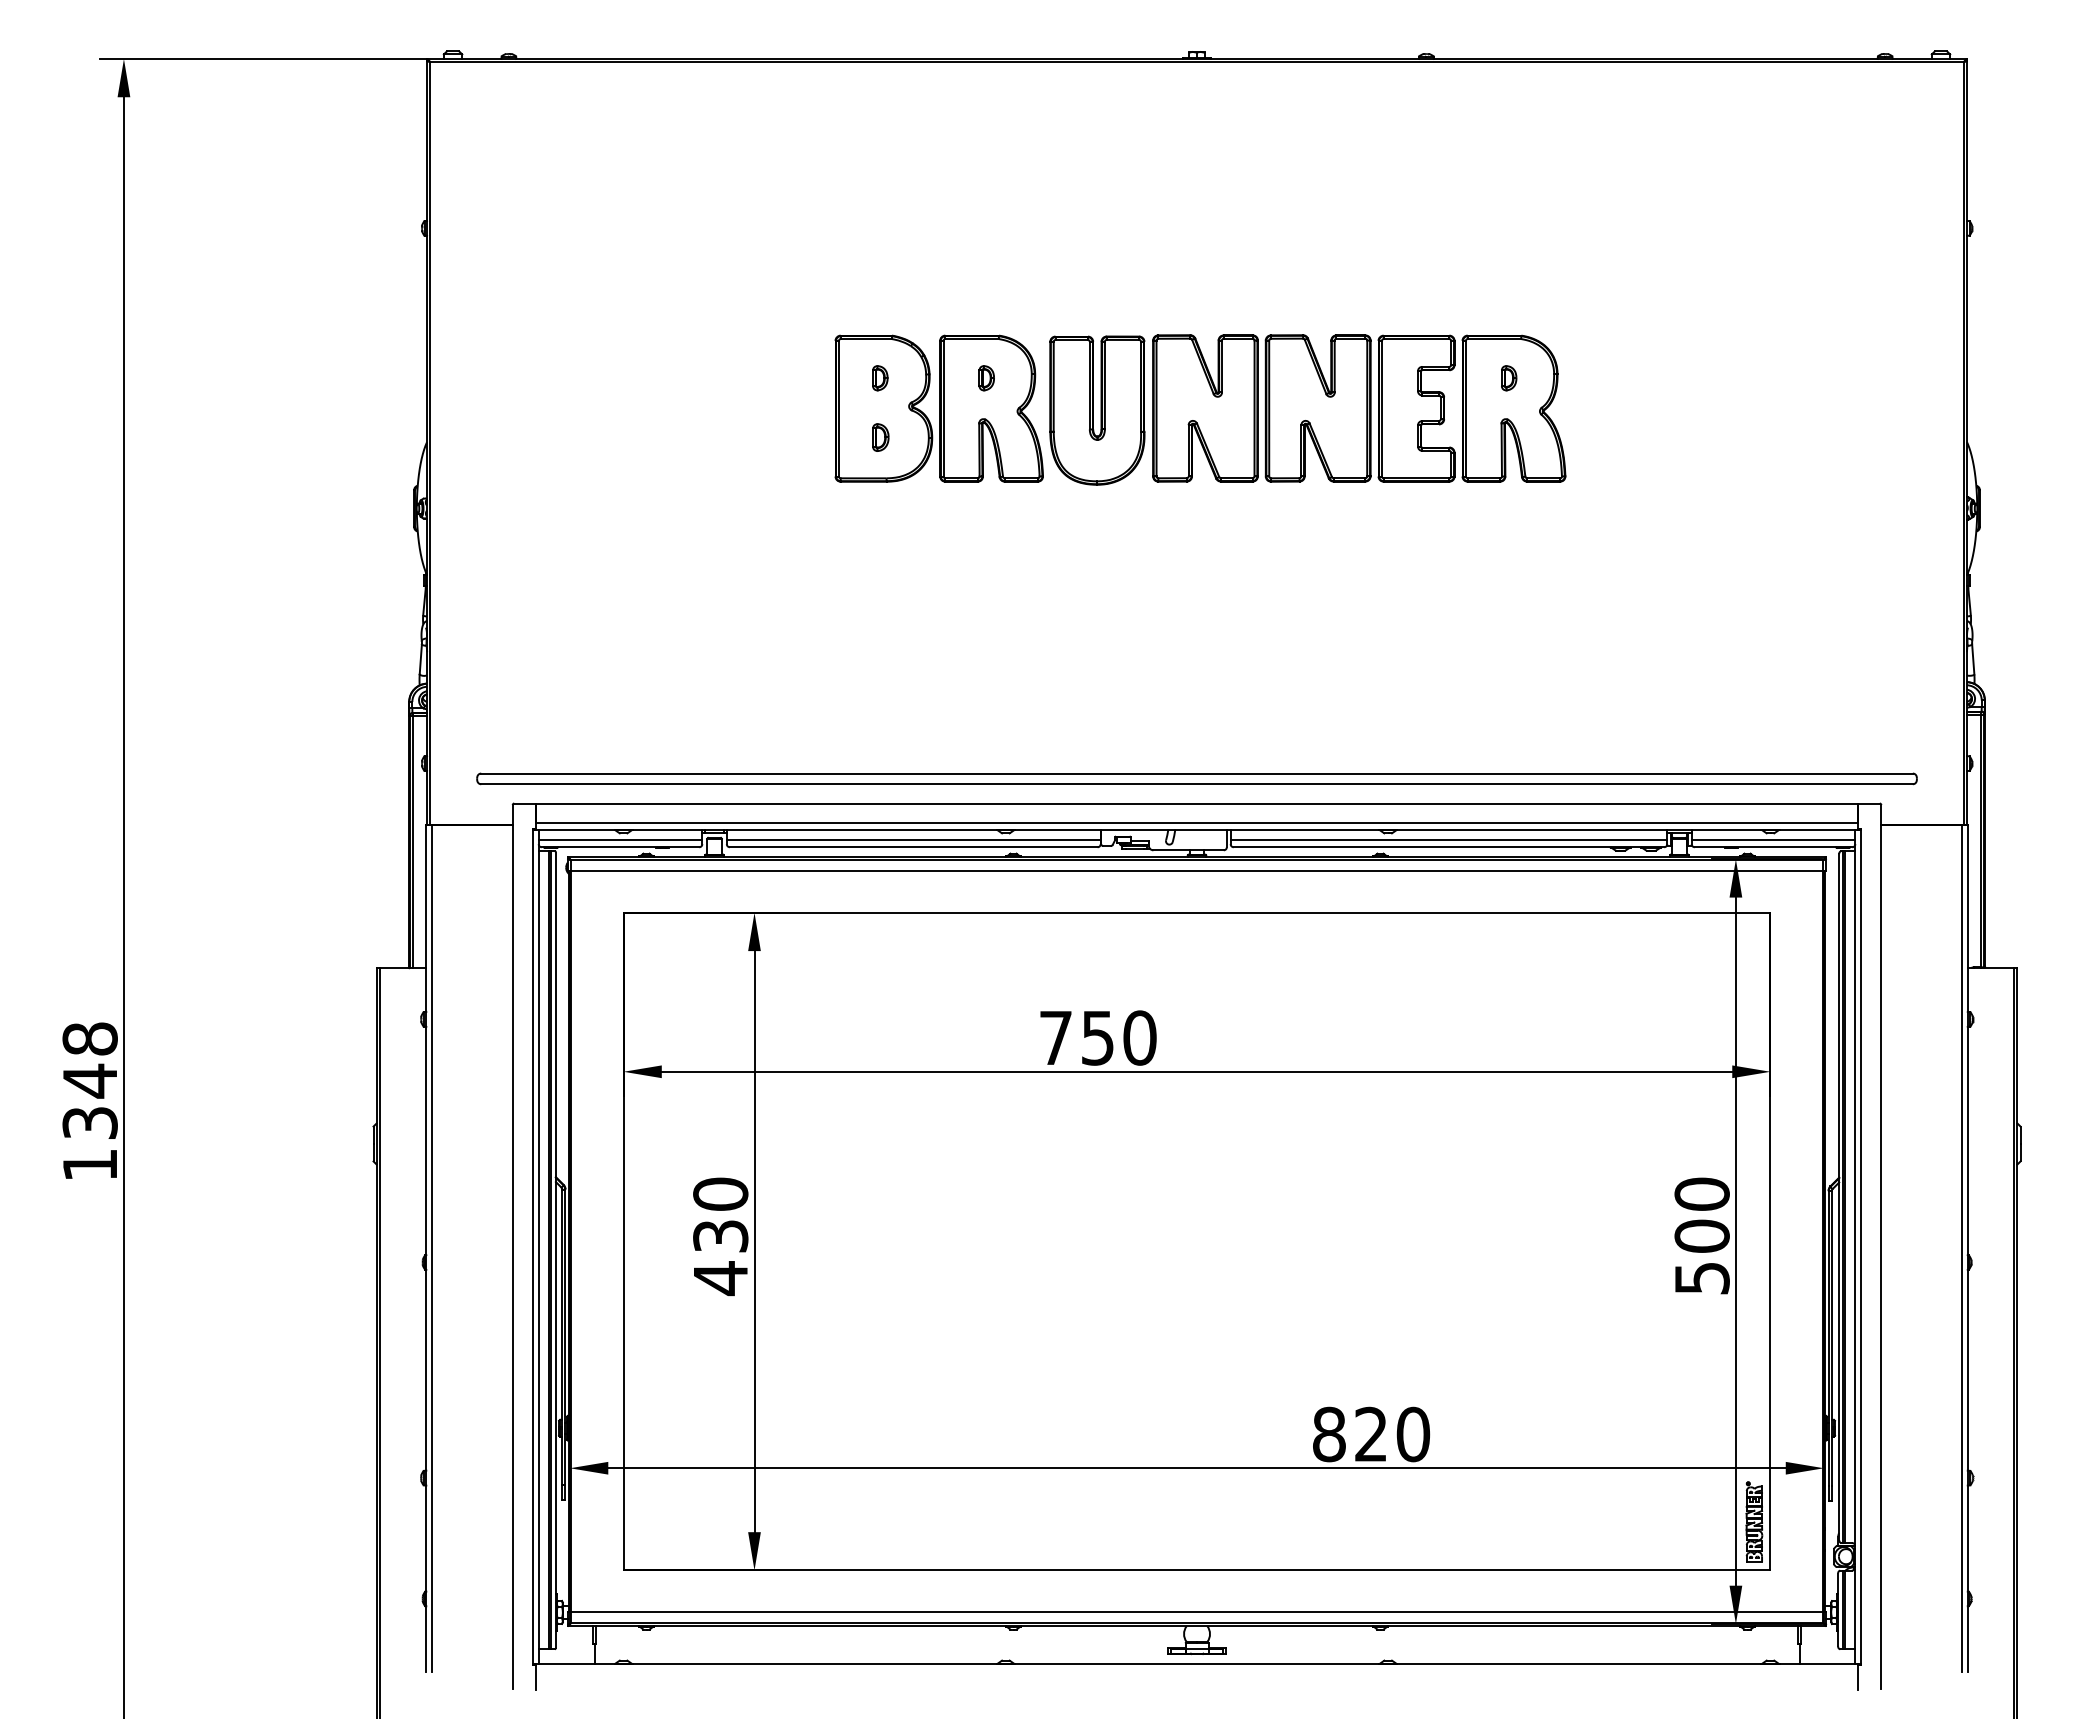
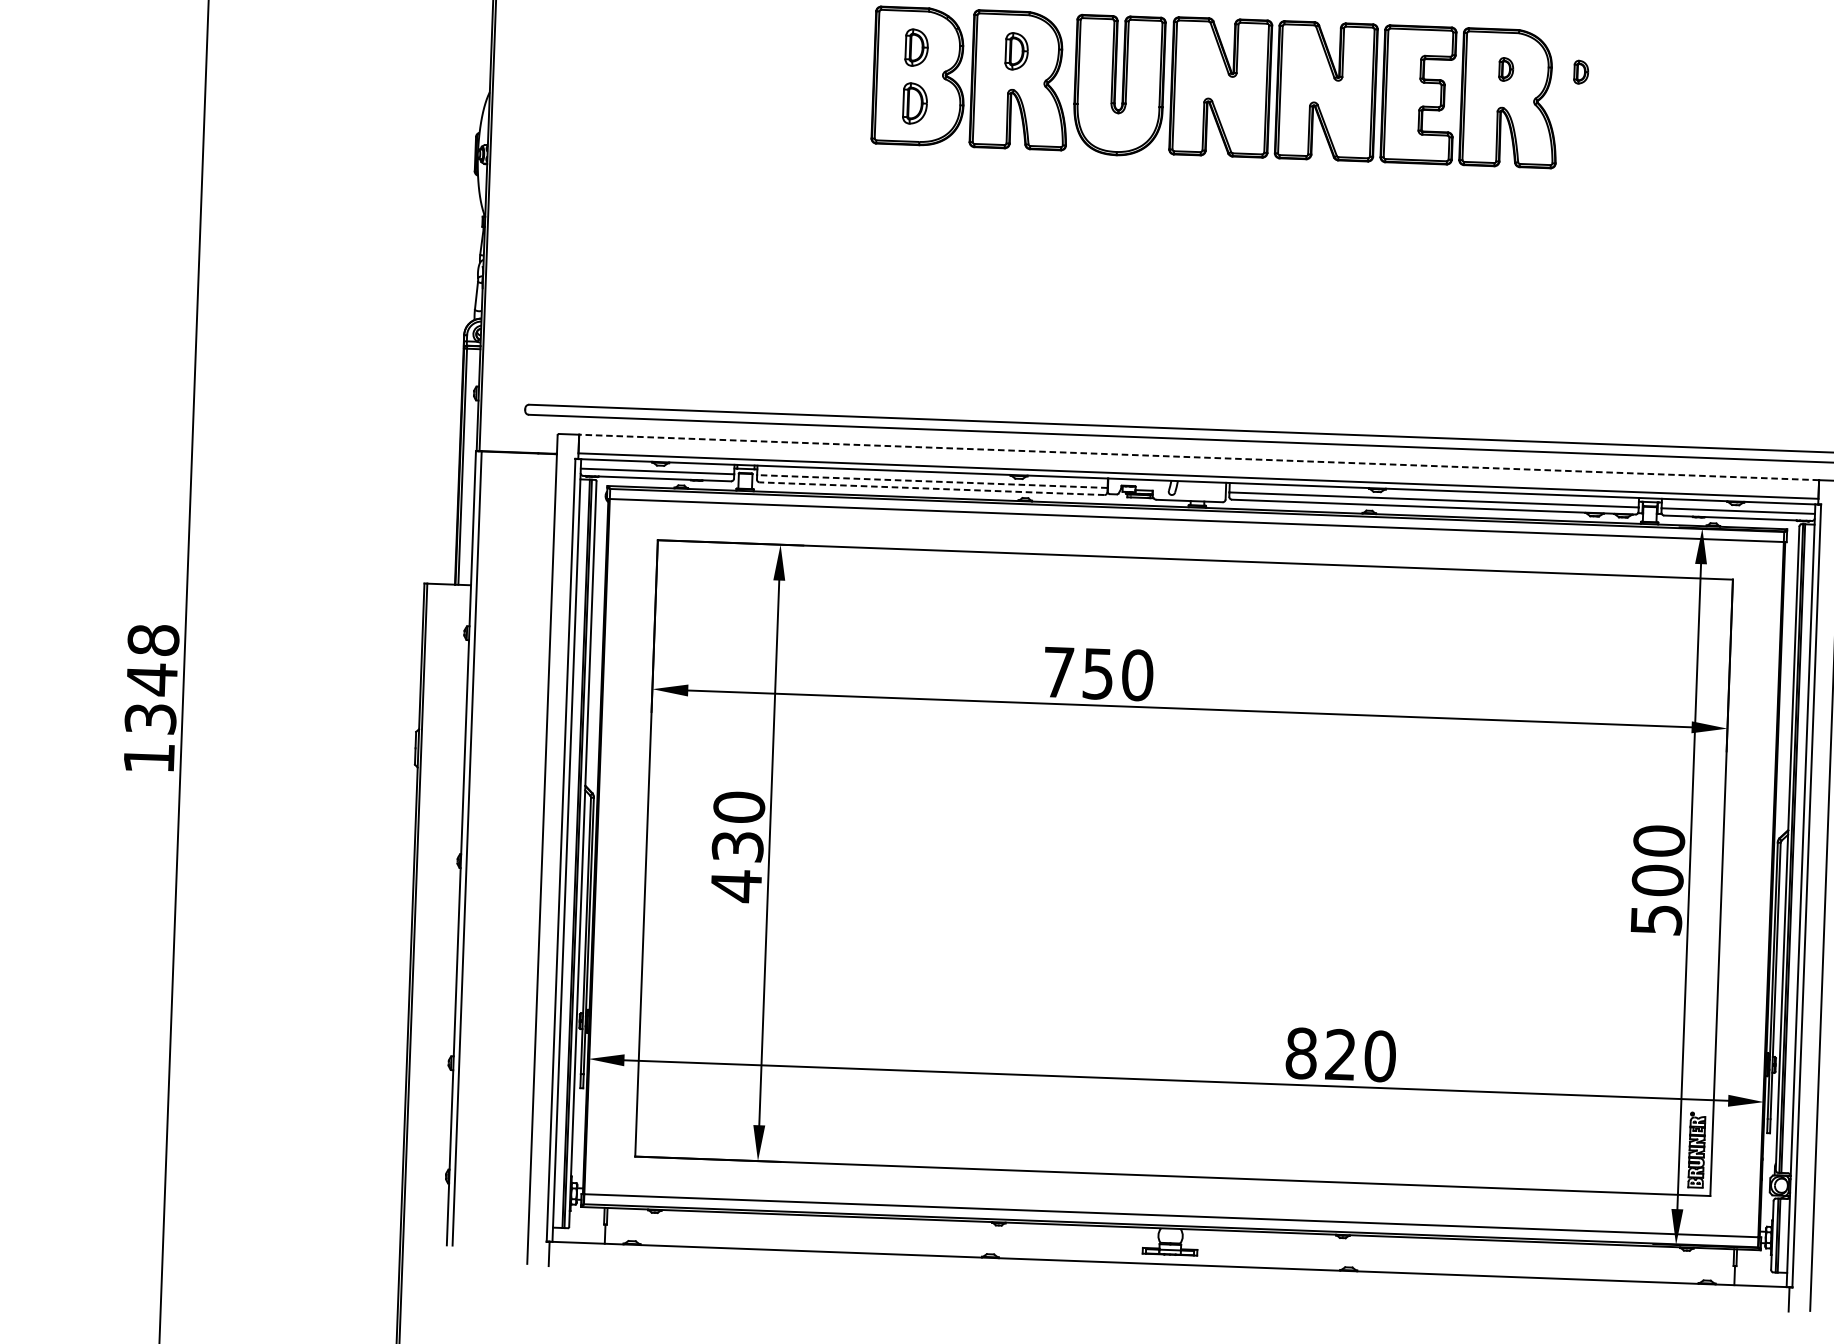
part: (880, 378) -> (917, 48), size x1.6
part: (986, 378) -> (1016, 51), size x1.6
part: (1589, 378) -> (1581, 72), added
part: (880, 437) -> (915, 103), size x1.6
line: (1196, 803) -> (1198, 457), solid -> dashed
line: (913, 839) -> (932, 481), solid -> dashed
line: (913, 847) -> (931, 488), solid -> dashed

